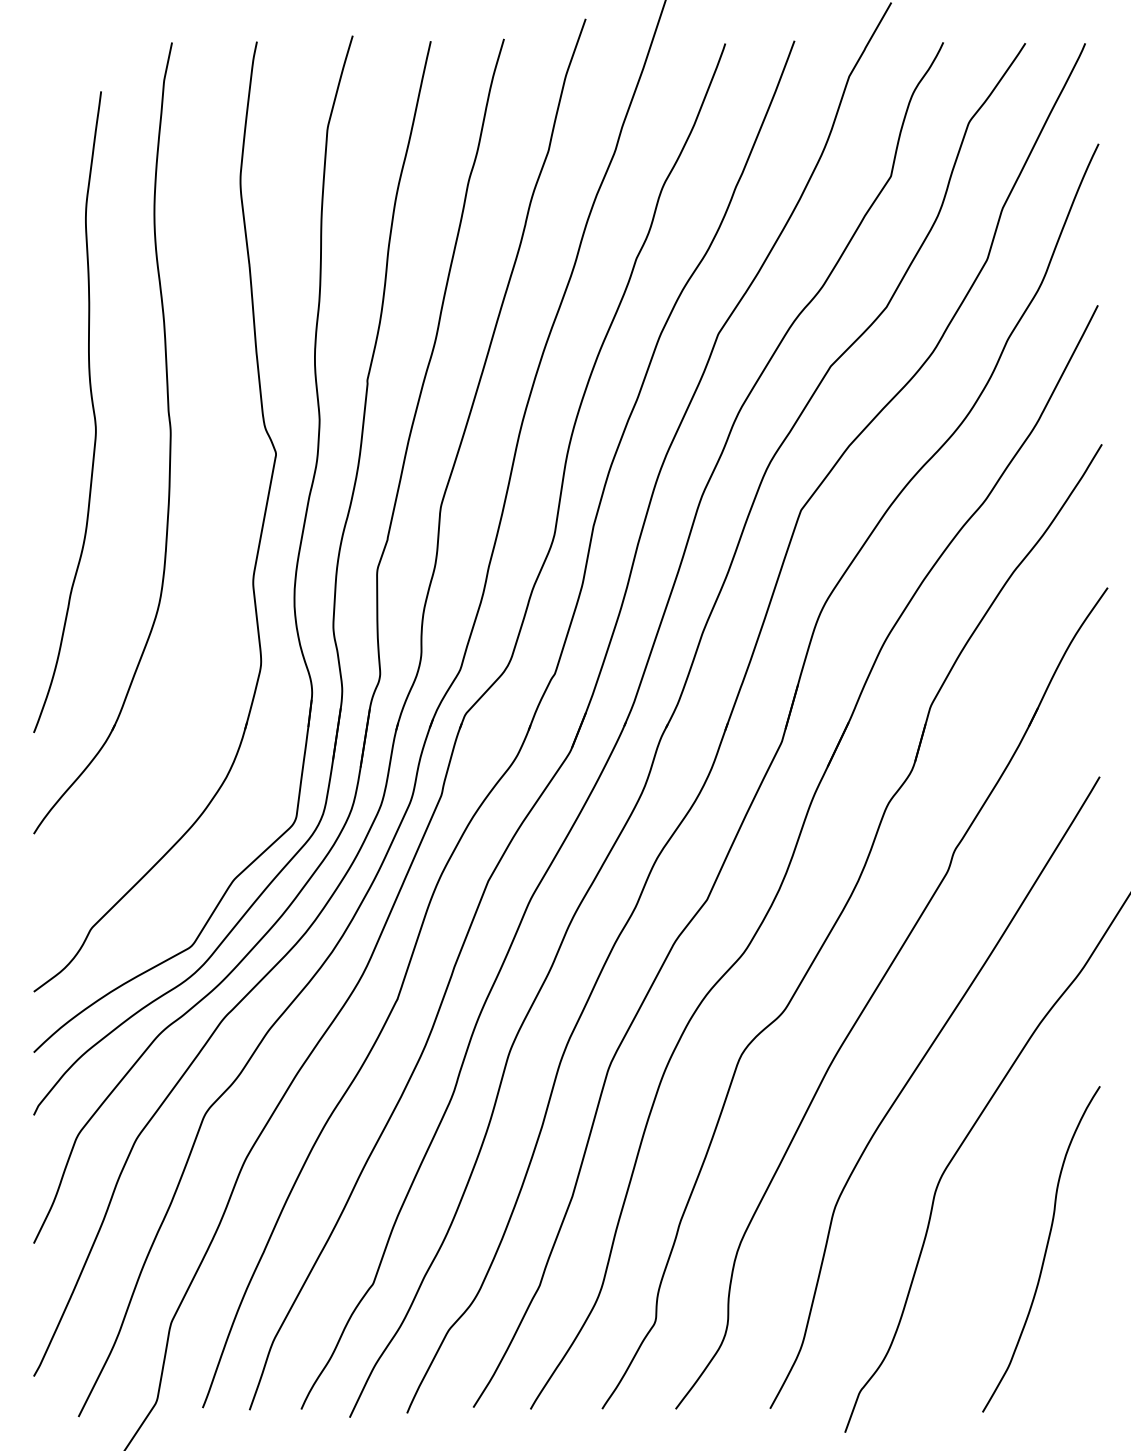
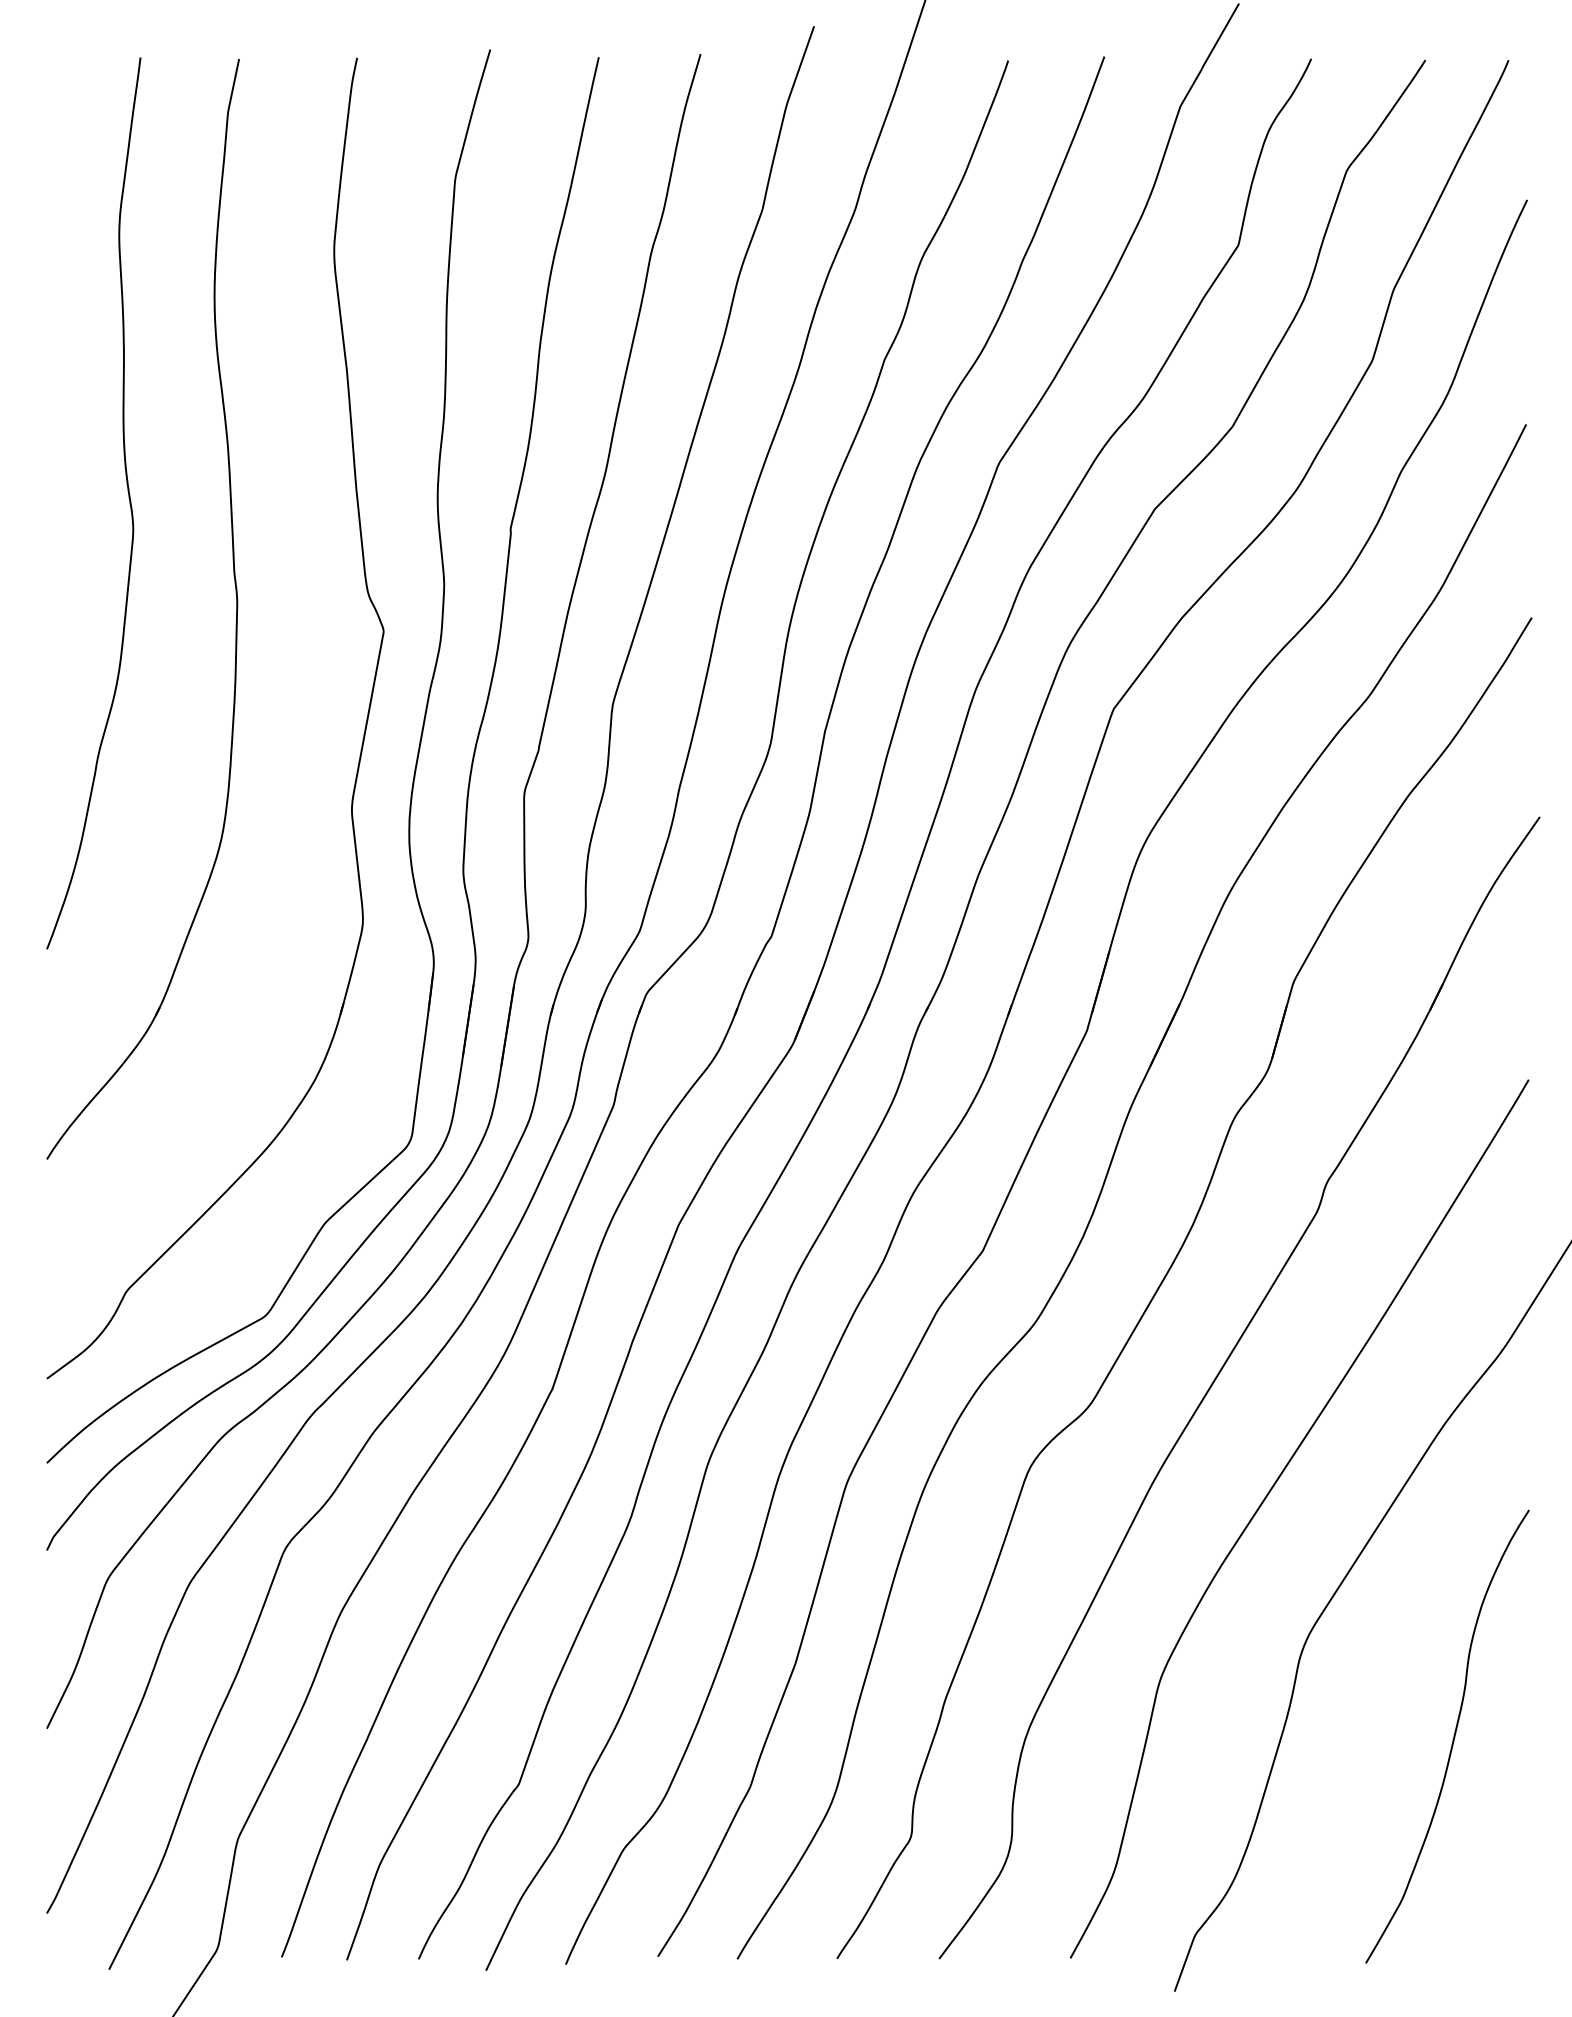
curve: (91, 404) -> (127, 492), moved

